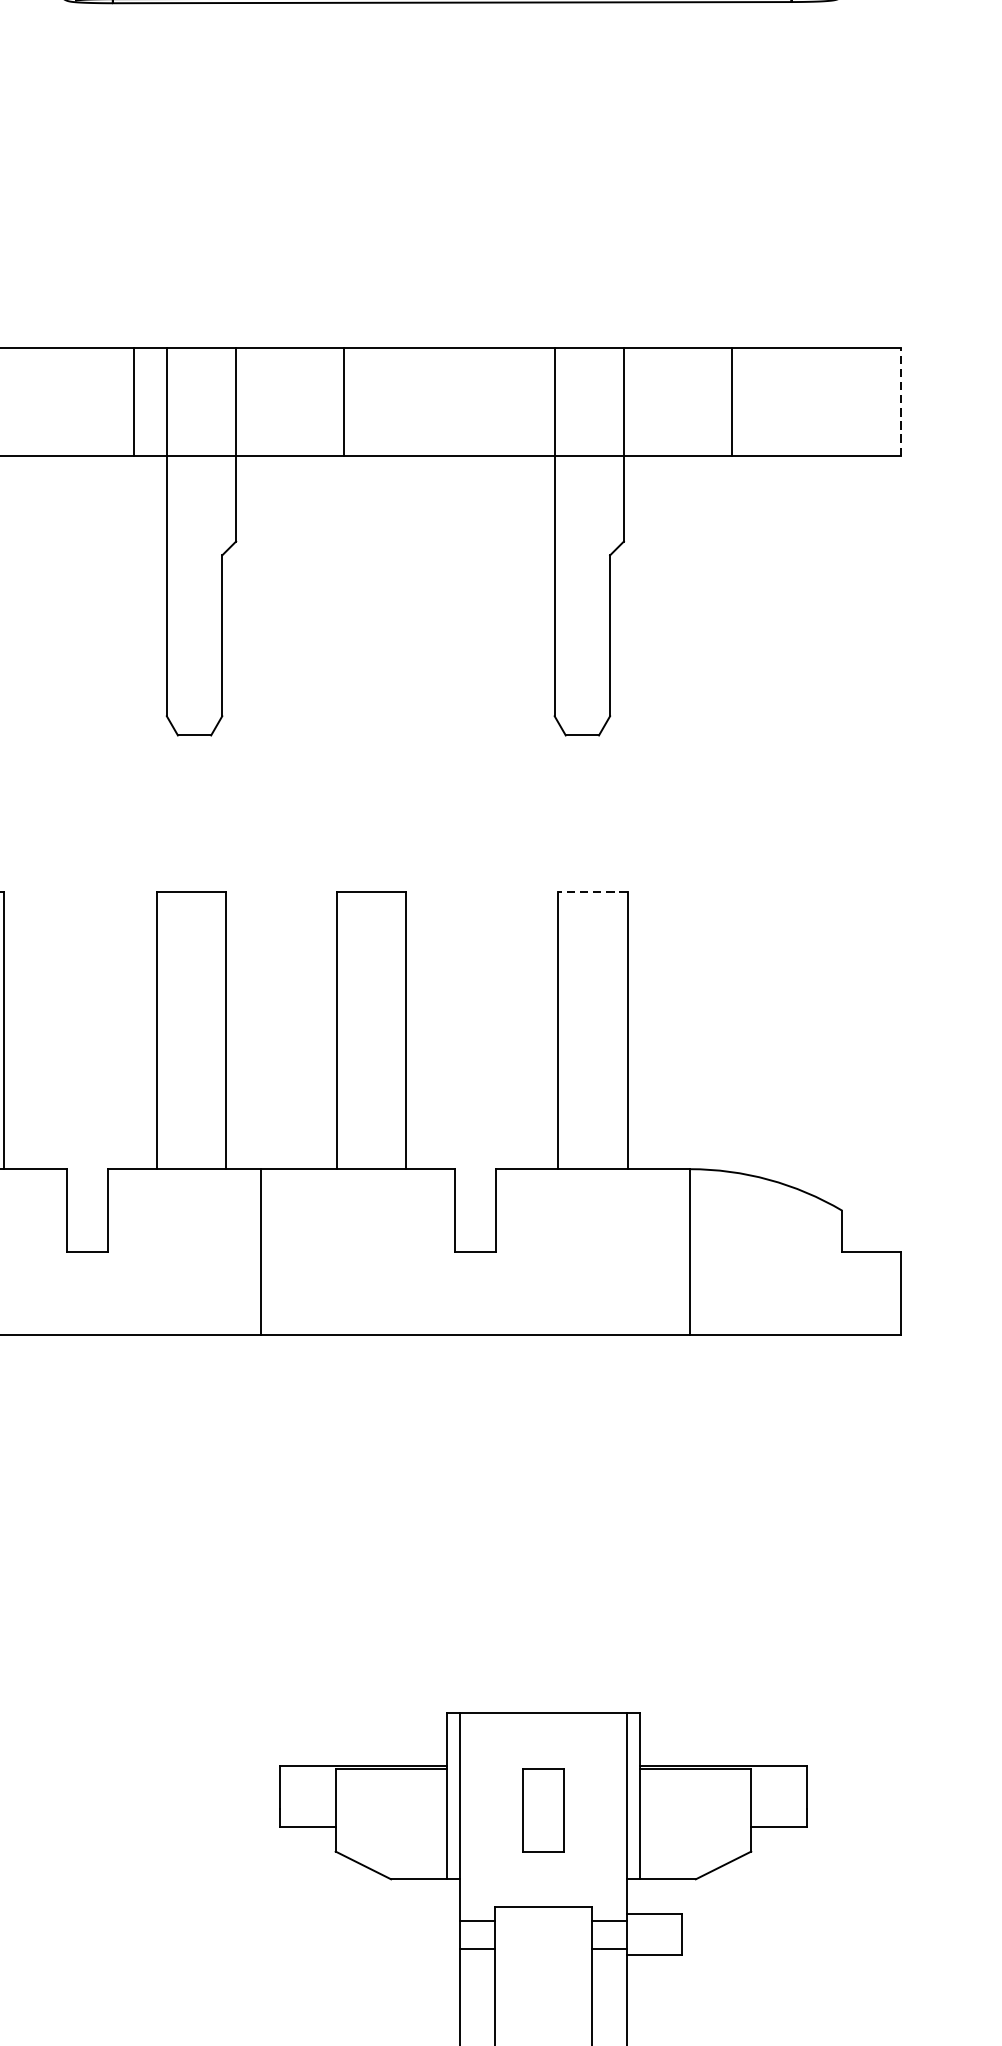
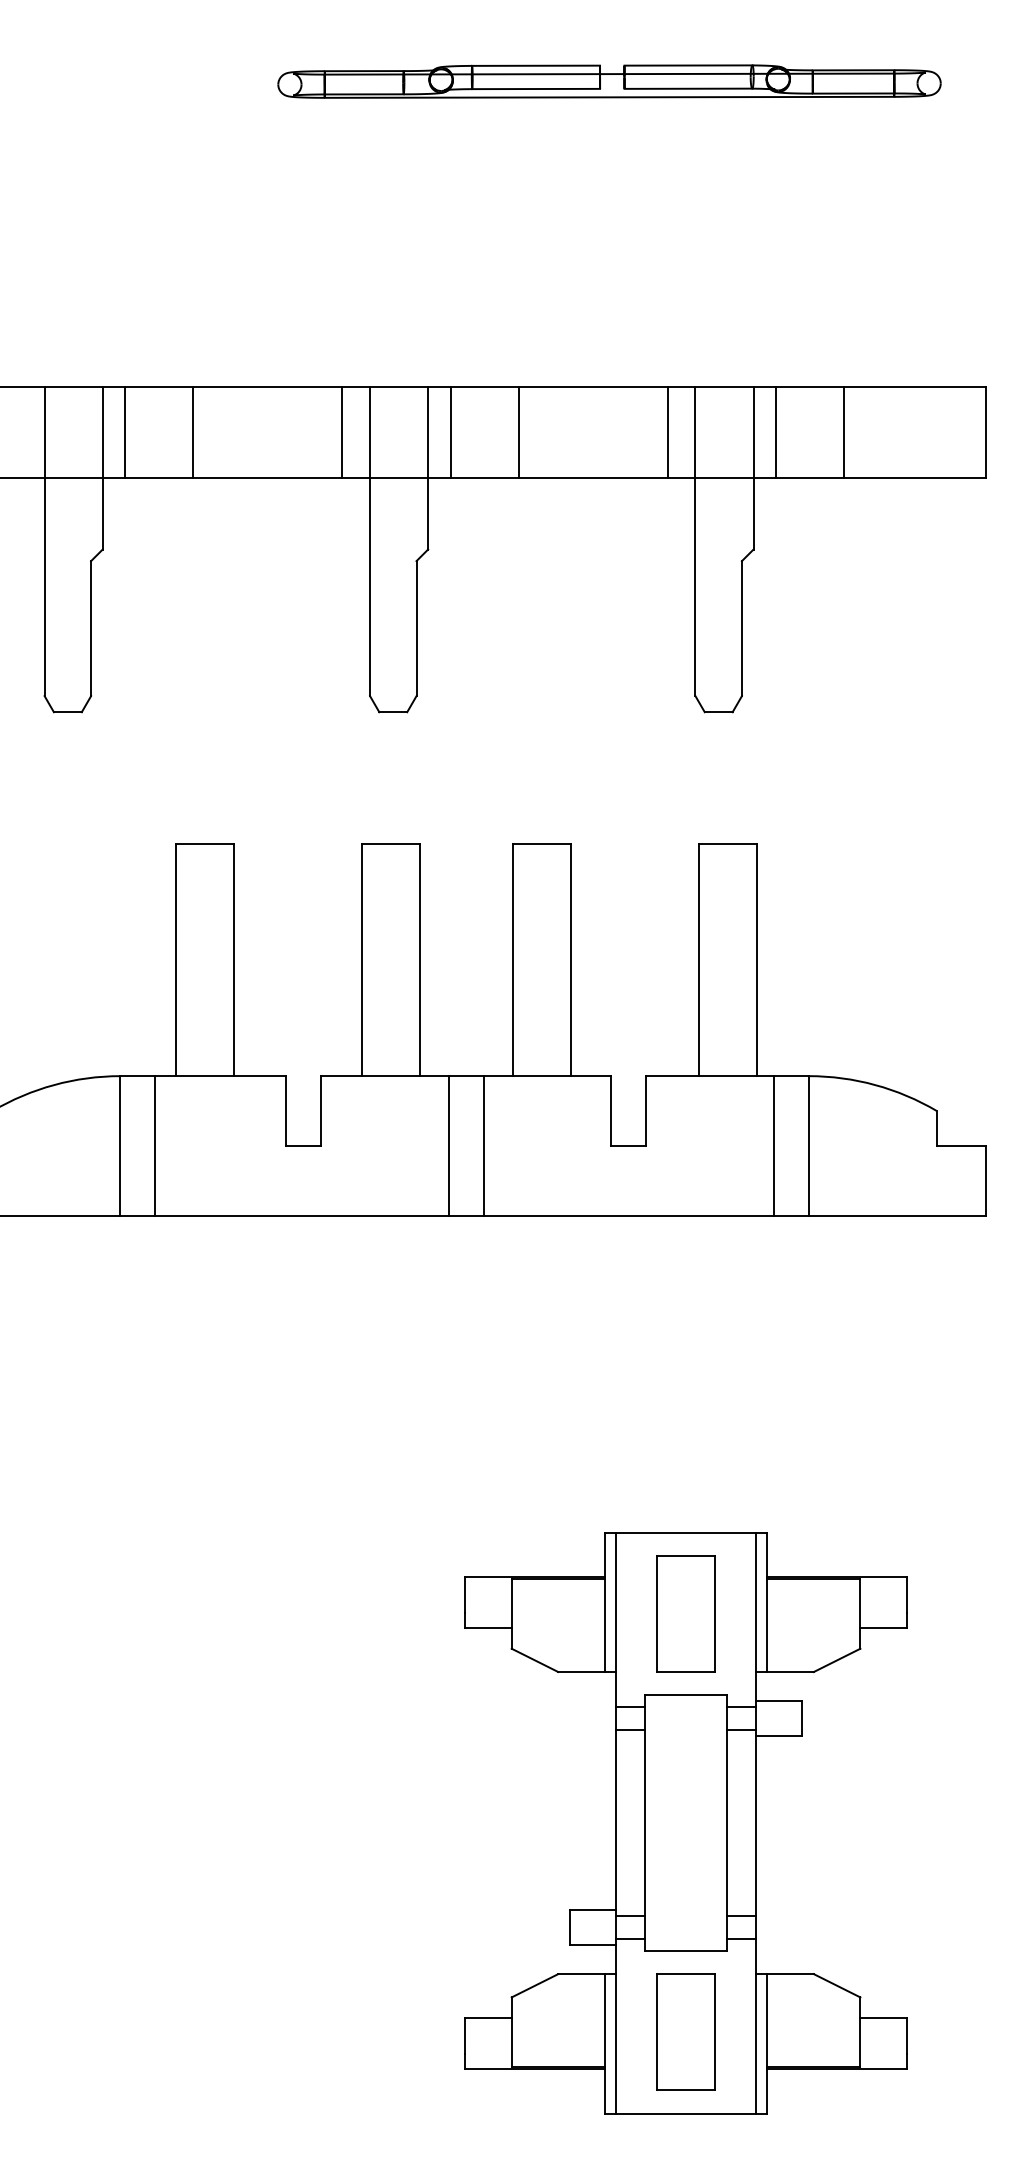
line: (262, 400) -> (450, 431), added
line: (521, 400) -> (667, 431), added
line: (651, 400) -> (776, 431), added
line: (901, 400) -> (986, 431), dashed -> solid
line: (592, 891) -> (727, 843), dashed -> solid
line: (302, 1251) -> (483, 1145), added
line: (648, 1251) -> (774, 1145), added
part: (542, 1809) -> (685, 1613), size x1.67

